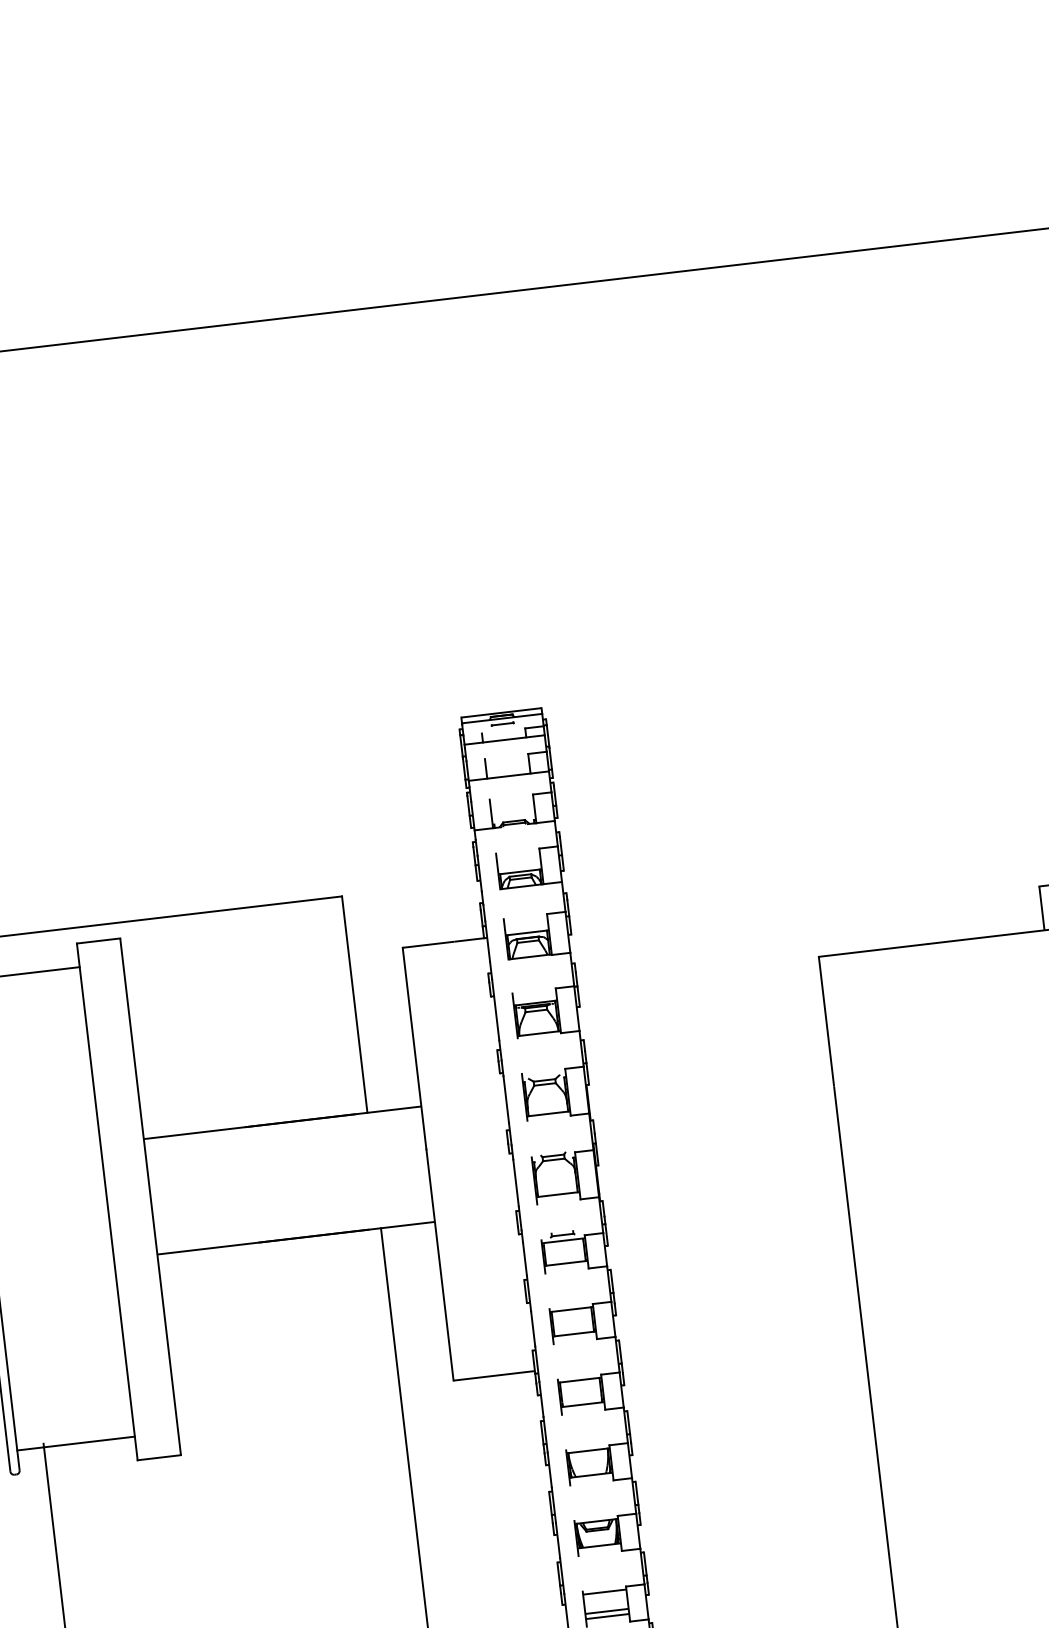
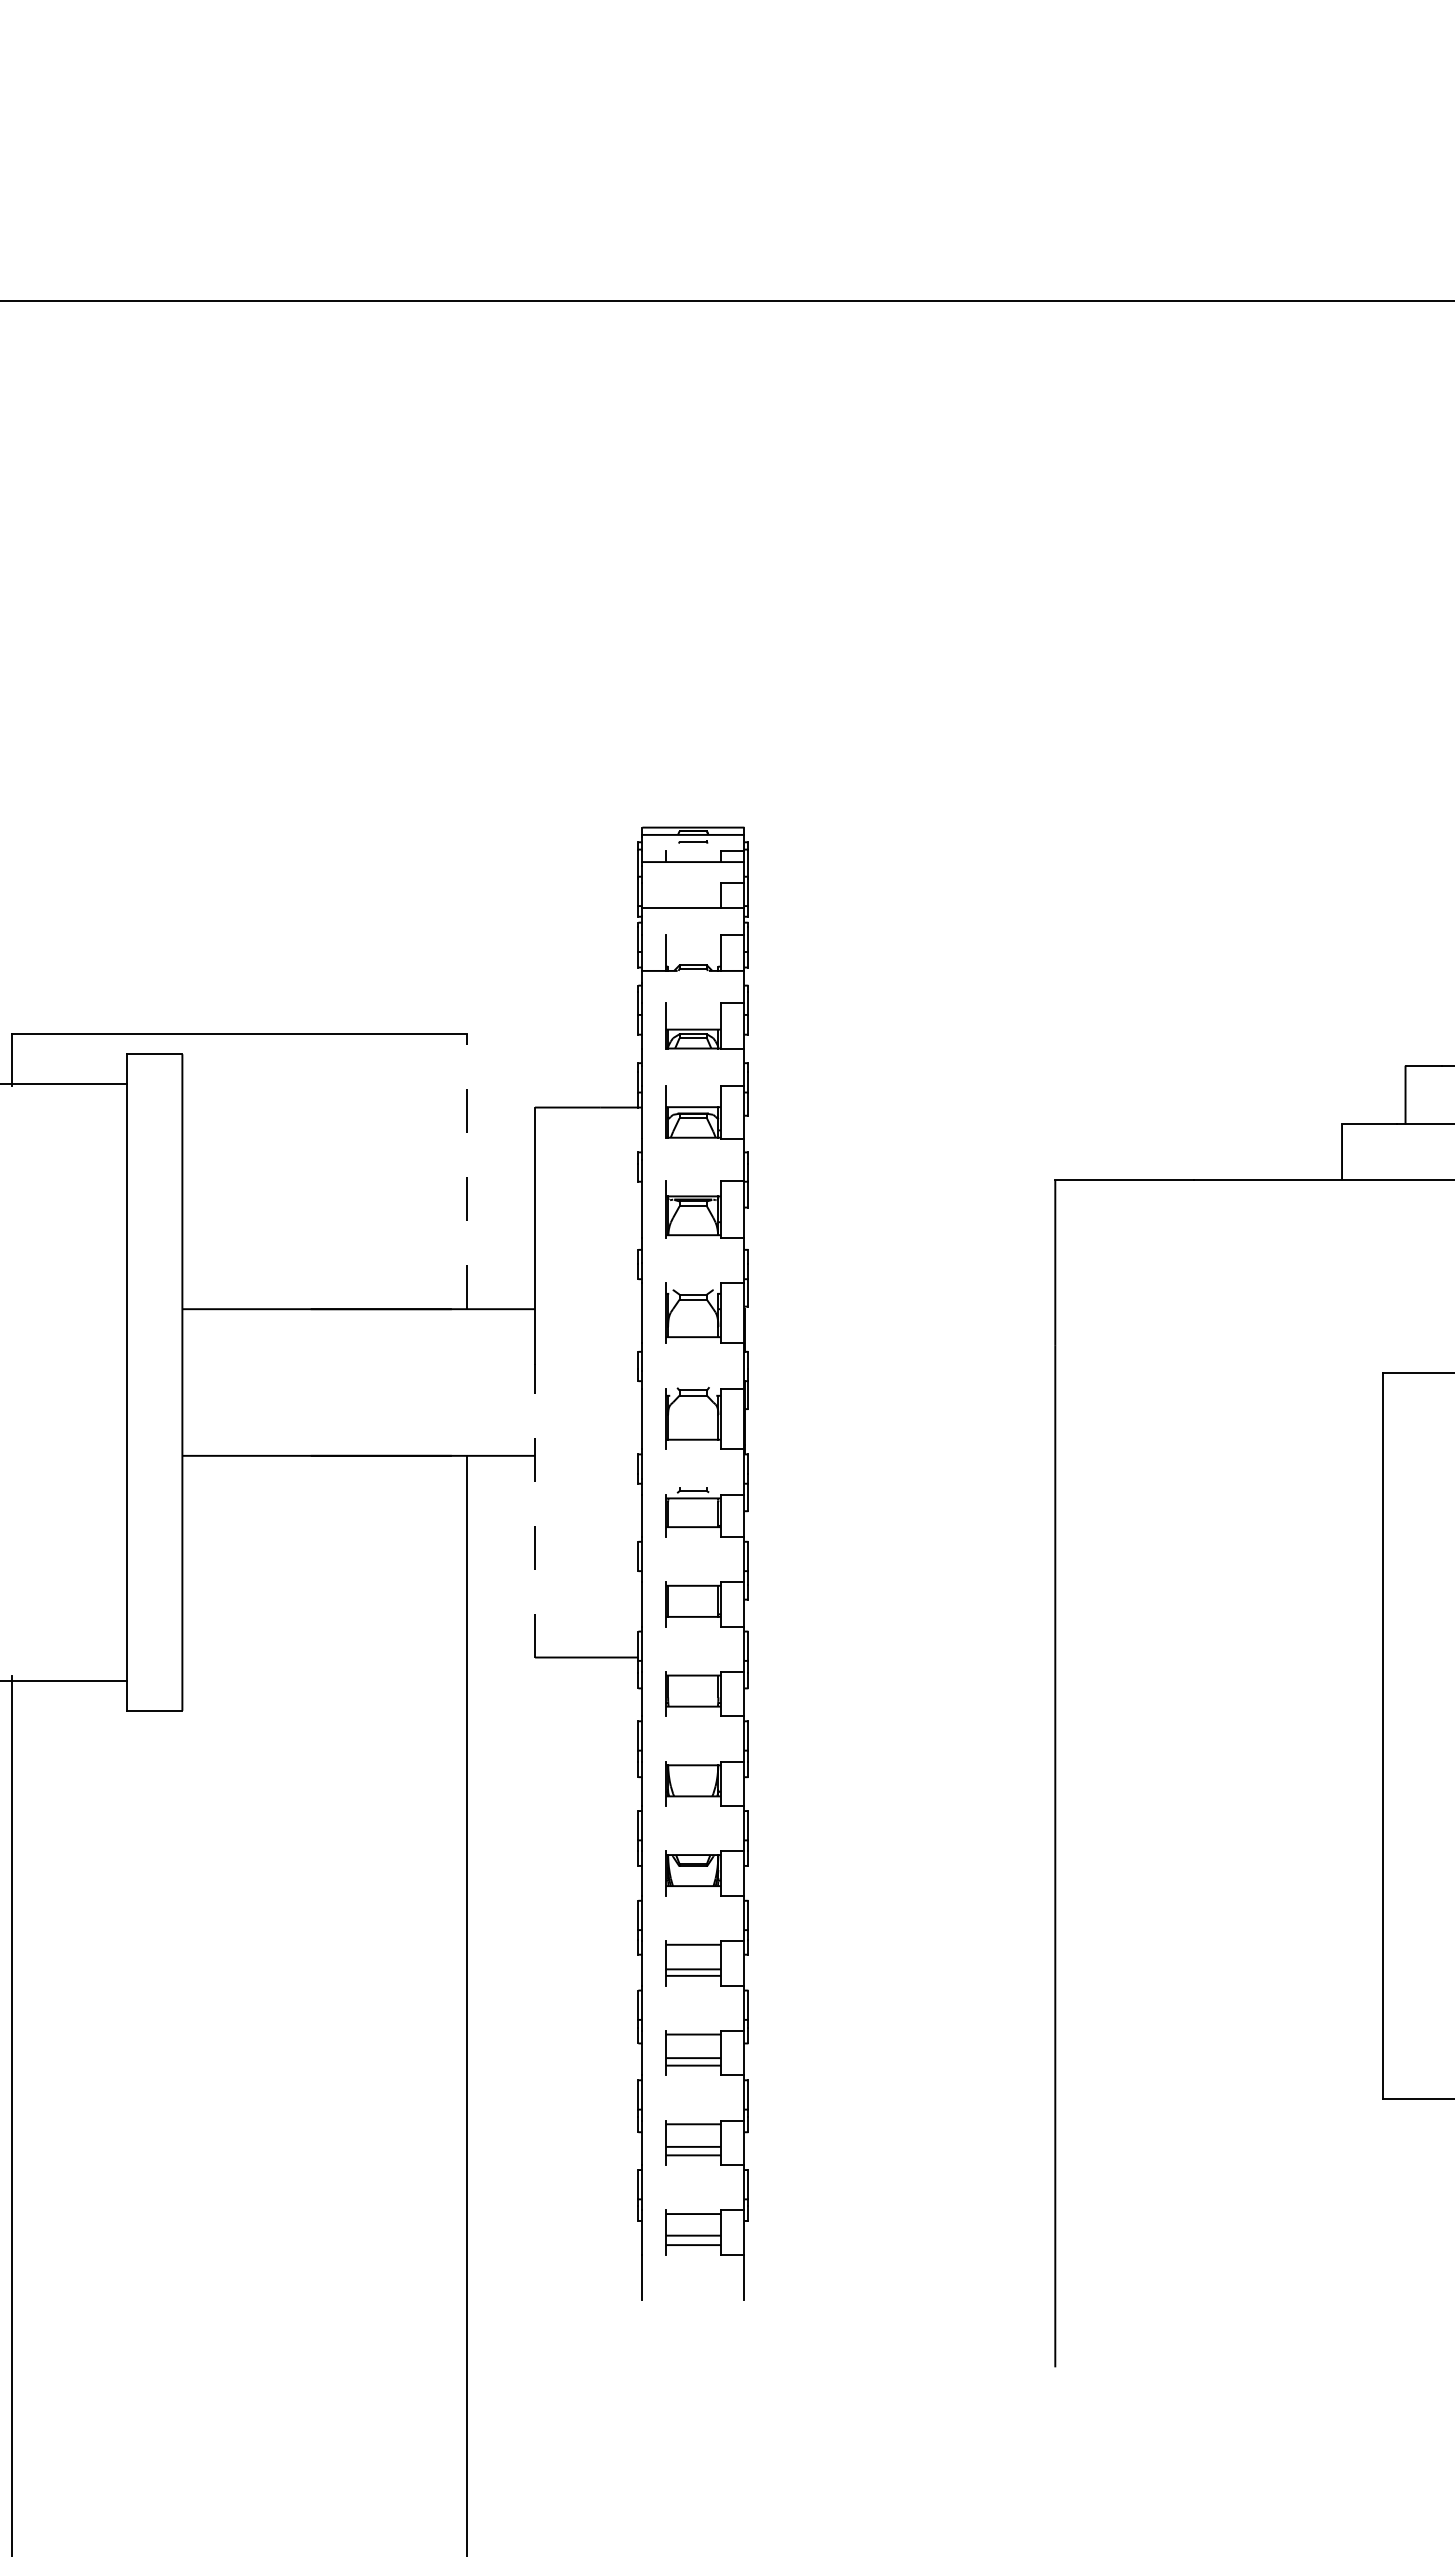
line: (485, 768) -> (665, 895), removed
line: (354, 1004) -> (466, 1171), solid -> dashed
line: (440, 1264) -> (535, 1510), solid -> dashed

